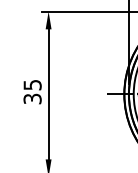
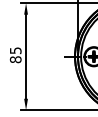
text: (32, 98) -> (15, 59), 35 -> 85

